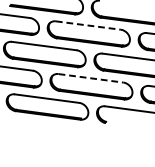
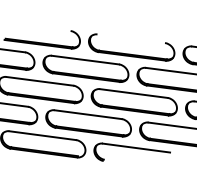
line: (88, 25) -> (85, 60), dashed -> solid
line: (91, 78) -> (88, 114), dashed -> solid

